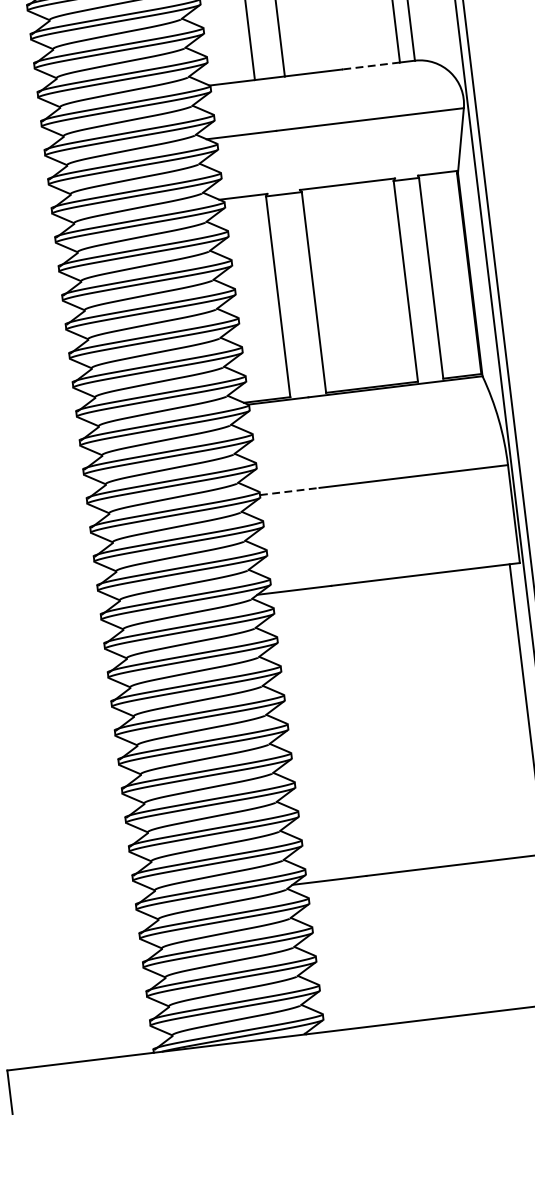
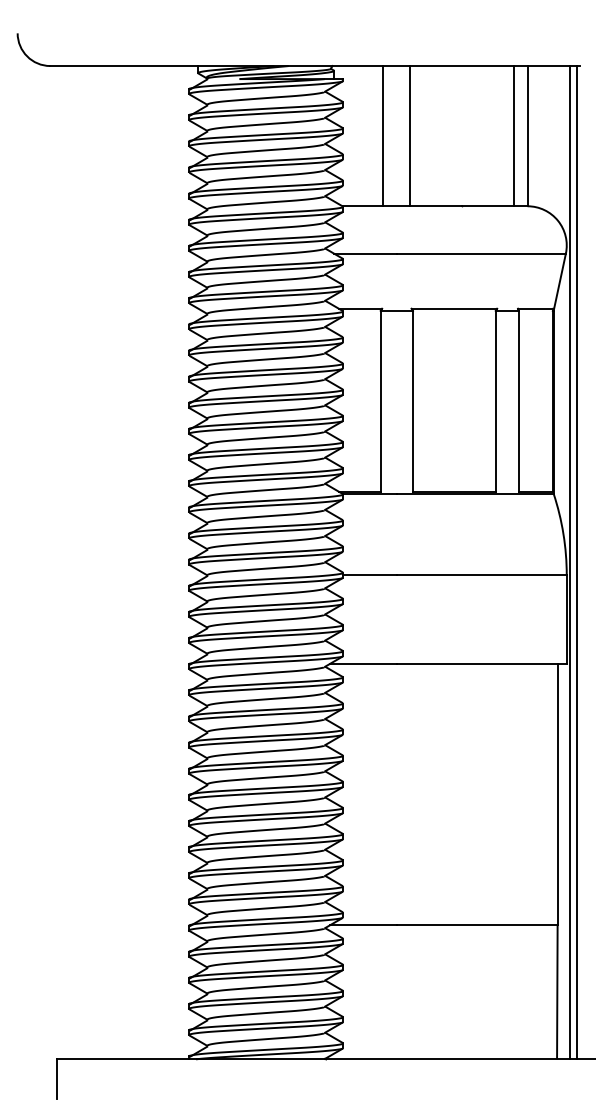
line: (371, 66) -> (488, 206), dashed -> solid
line: (290, 491) -> (370, 575), dashed -> solid

